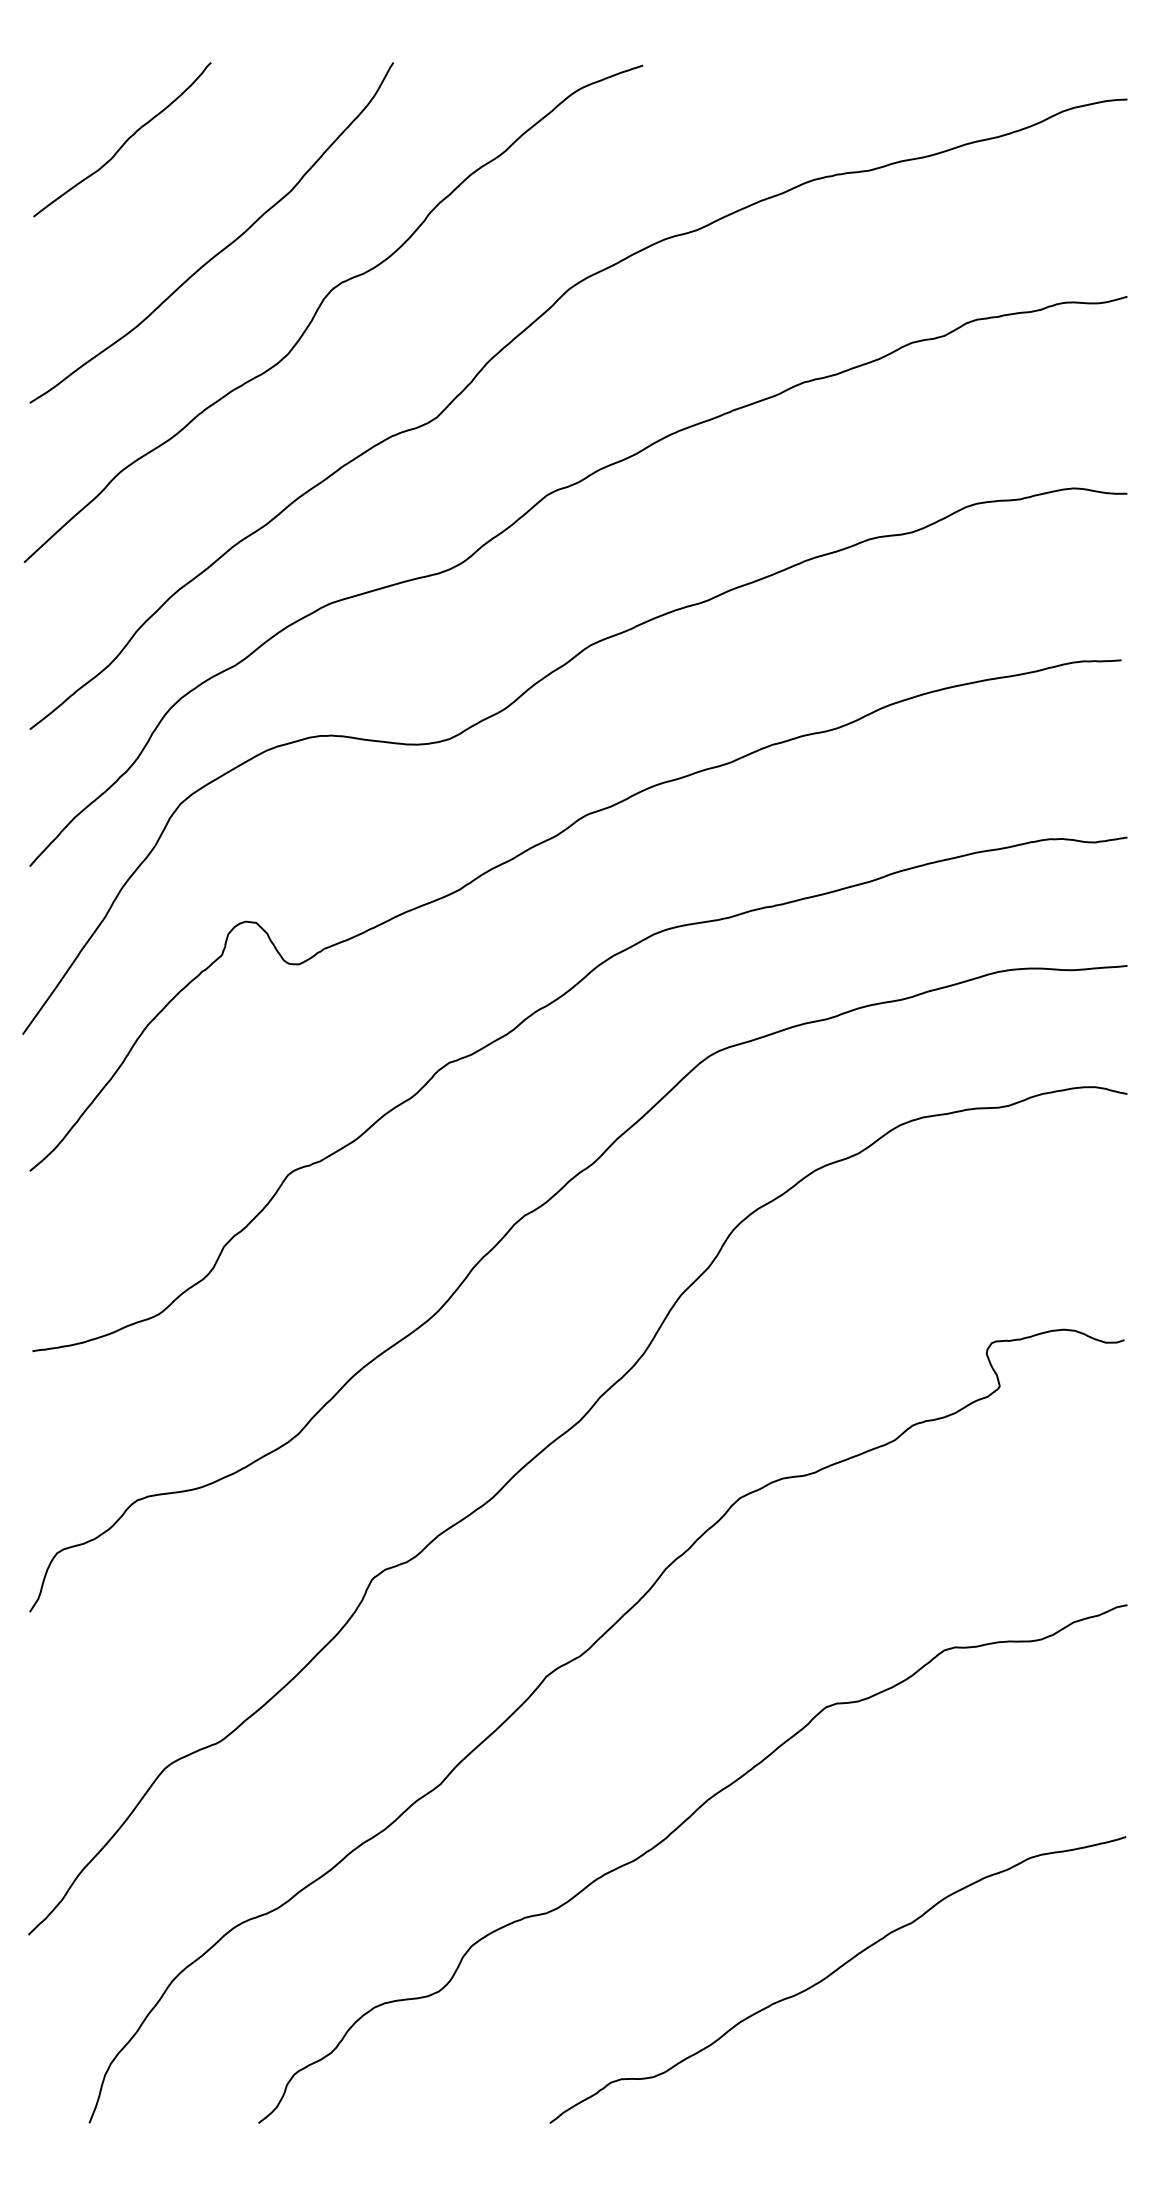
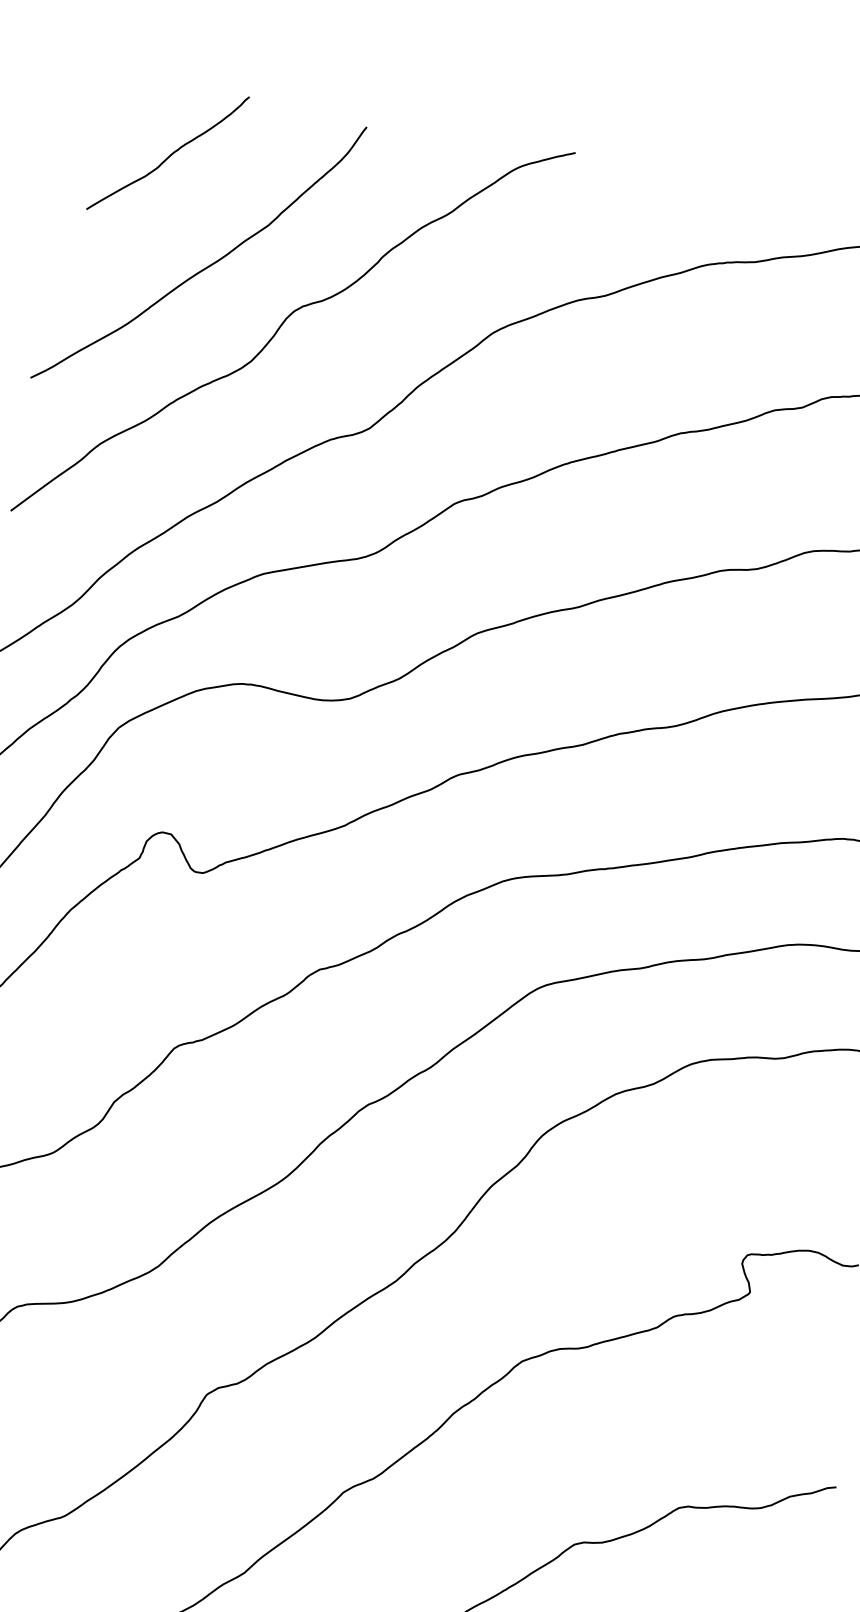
curve: (124, 141) -> (169, 154), moved

